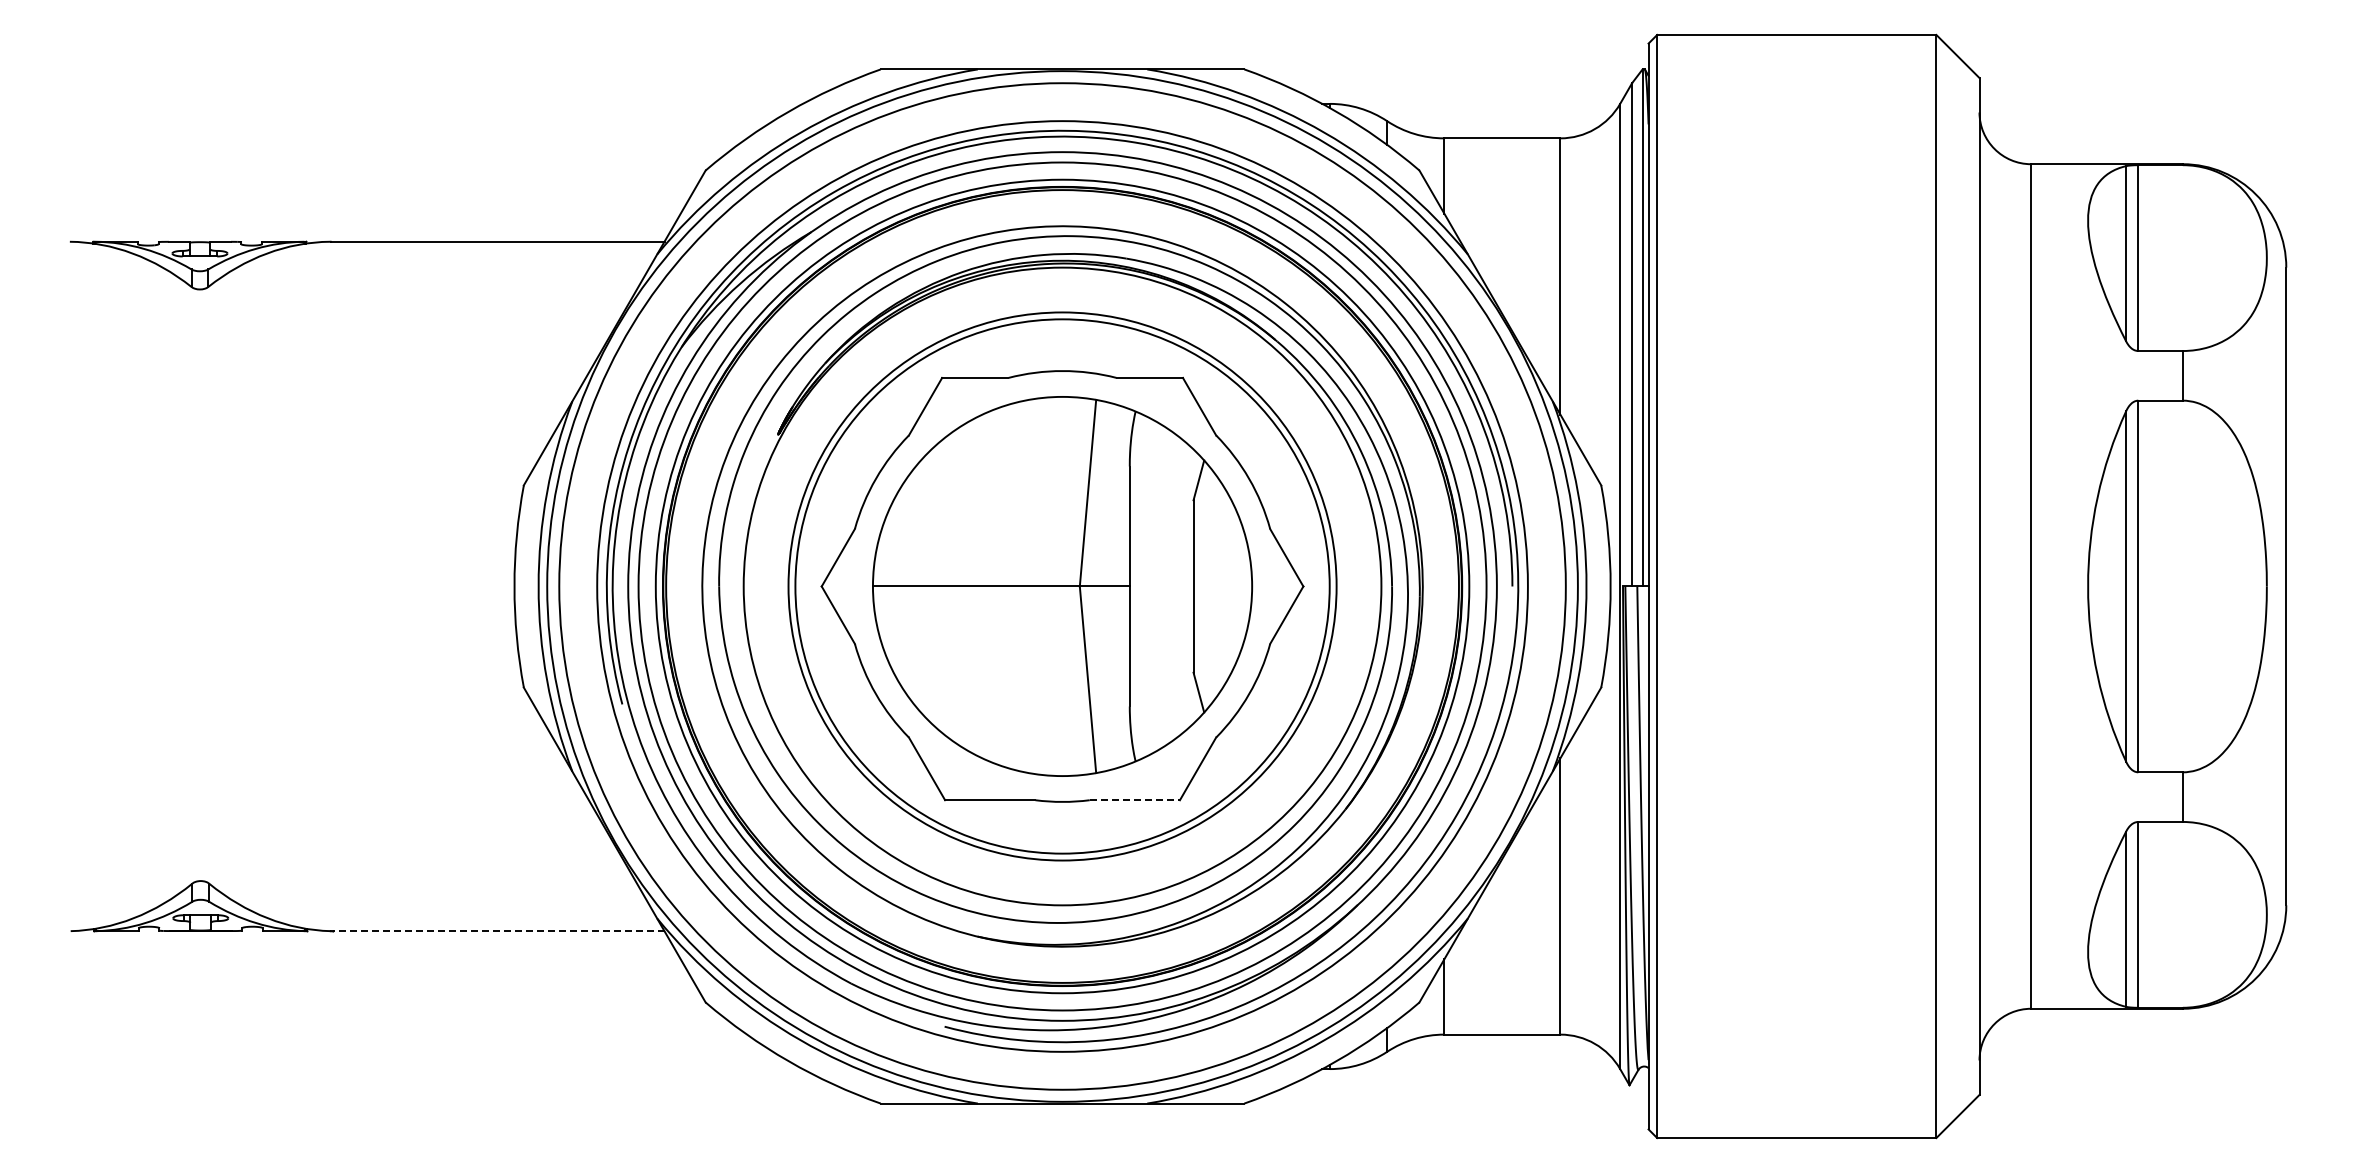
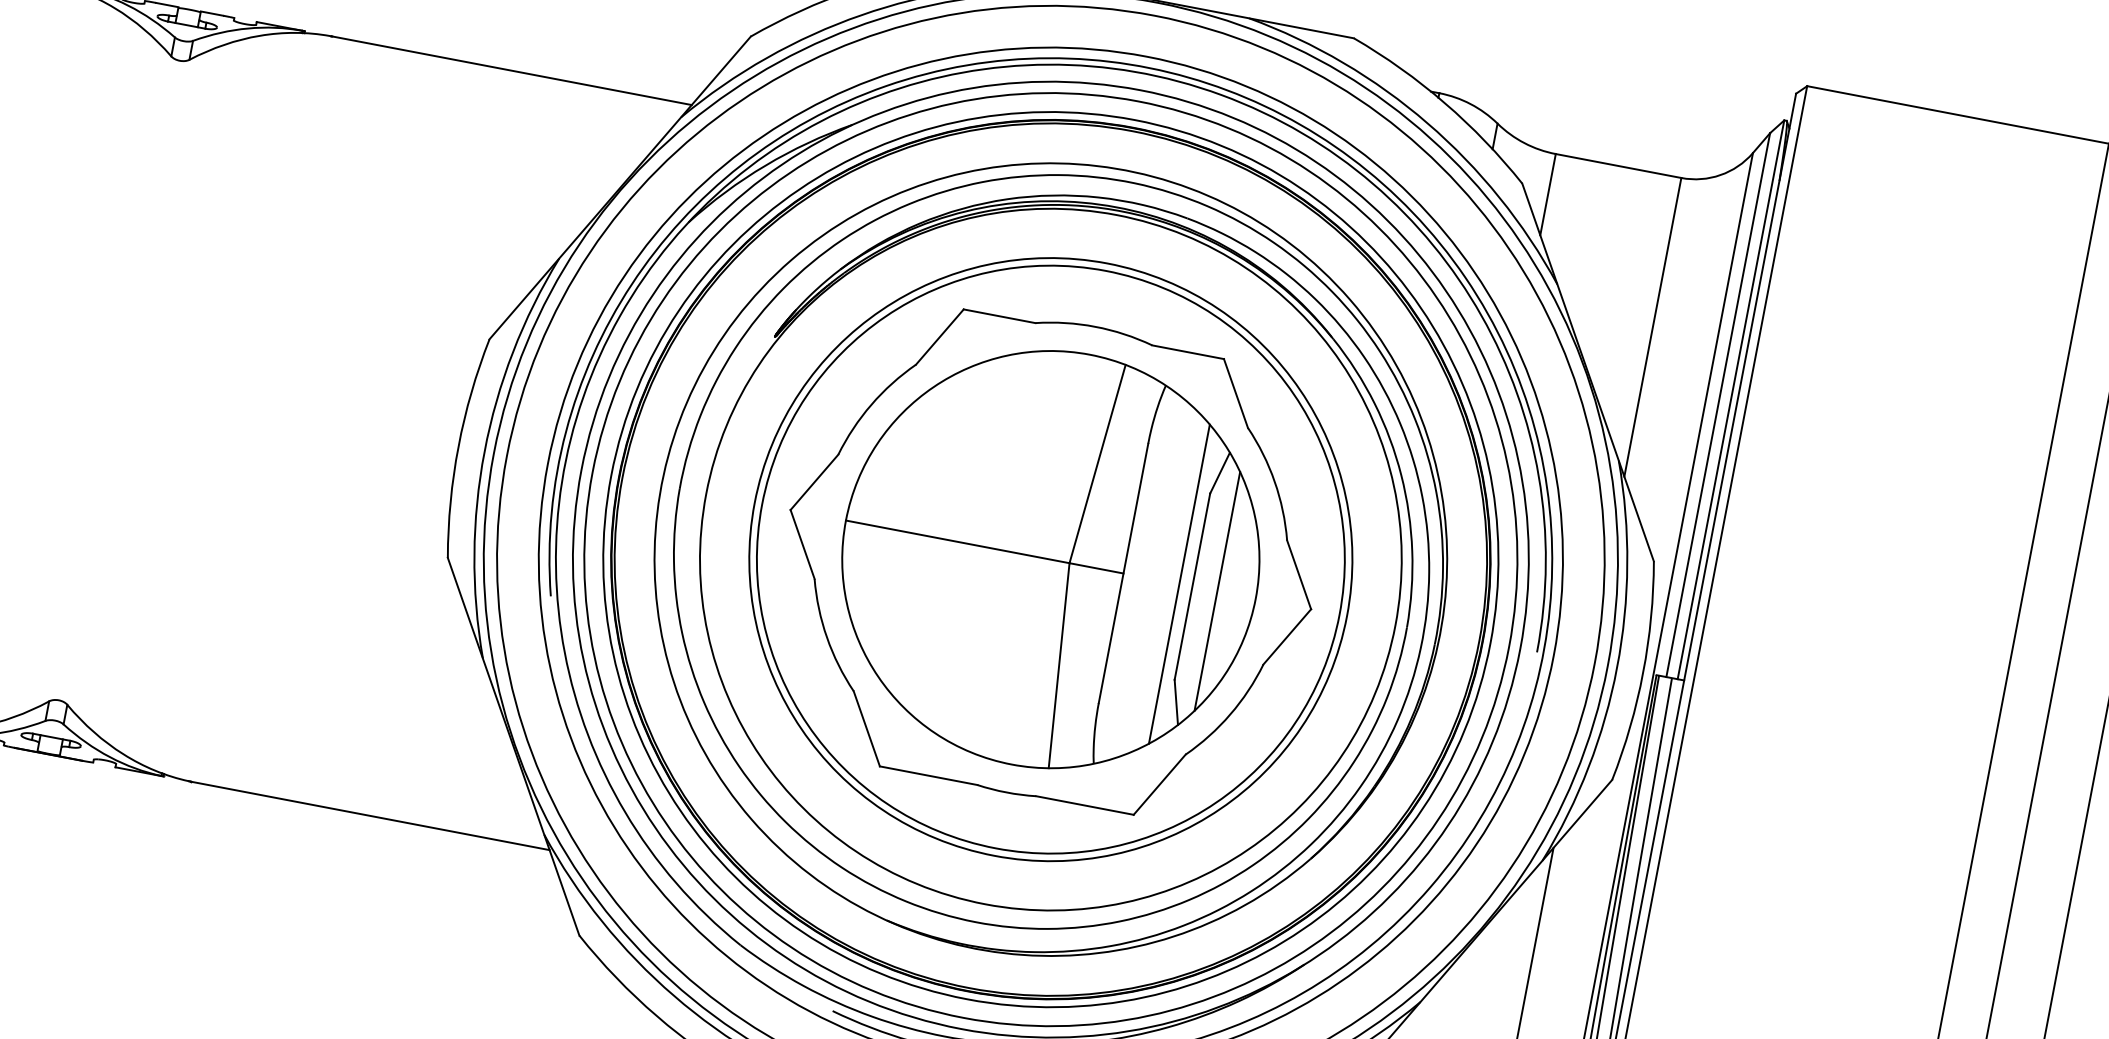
line: (1181, 586) -> (1179, 584), added
line: (1216, 586) -> (1217, 591), added
line: (1135, 800) -> (1085, 805), dashed -> solid
line: (498, 931) -> (370, 816), dashed -> solid

